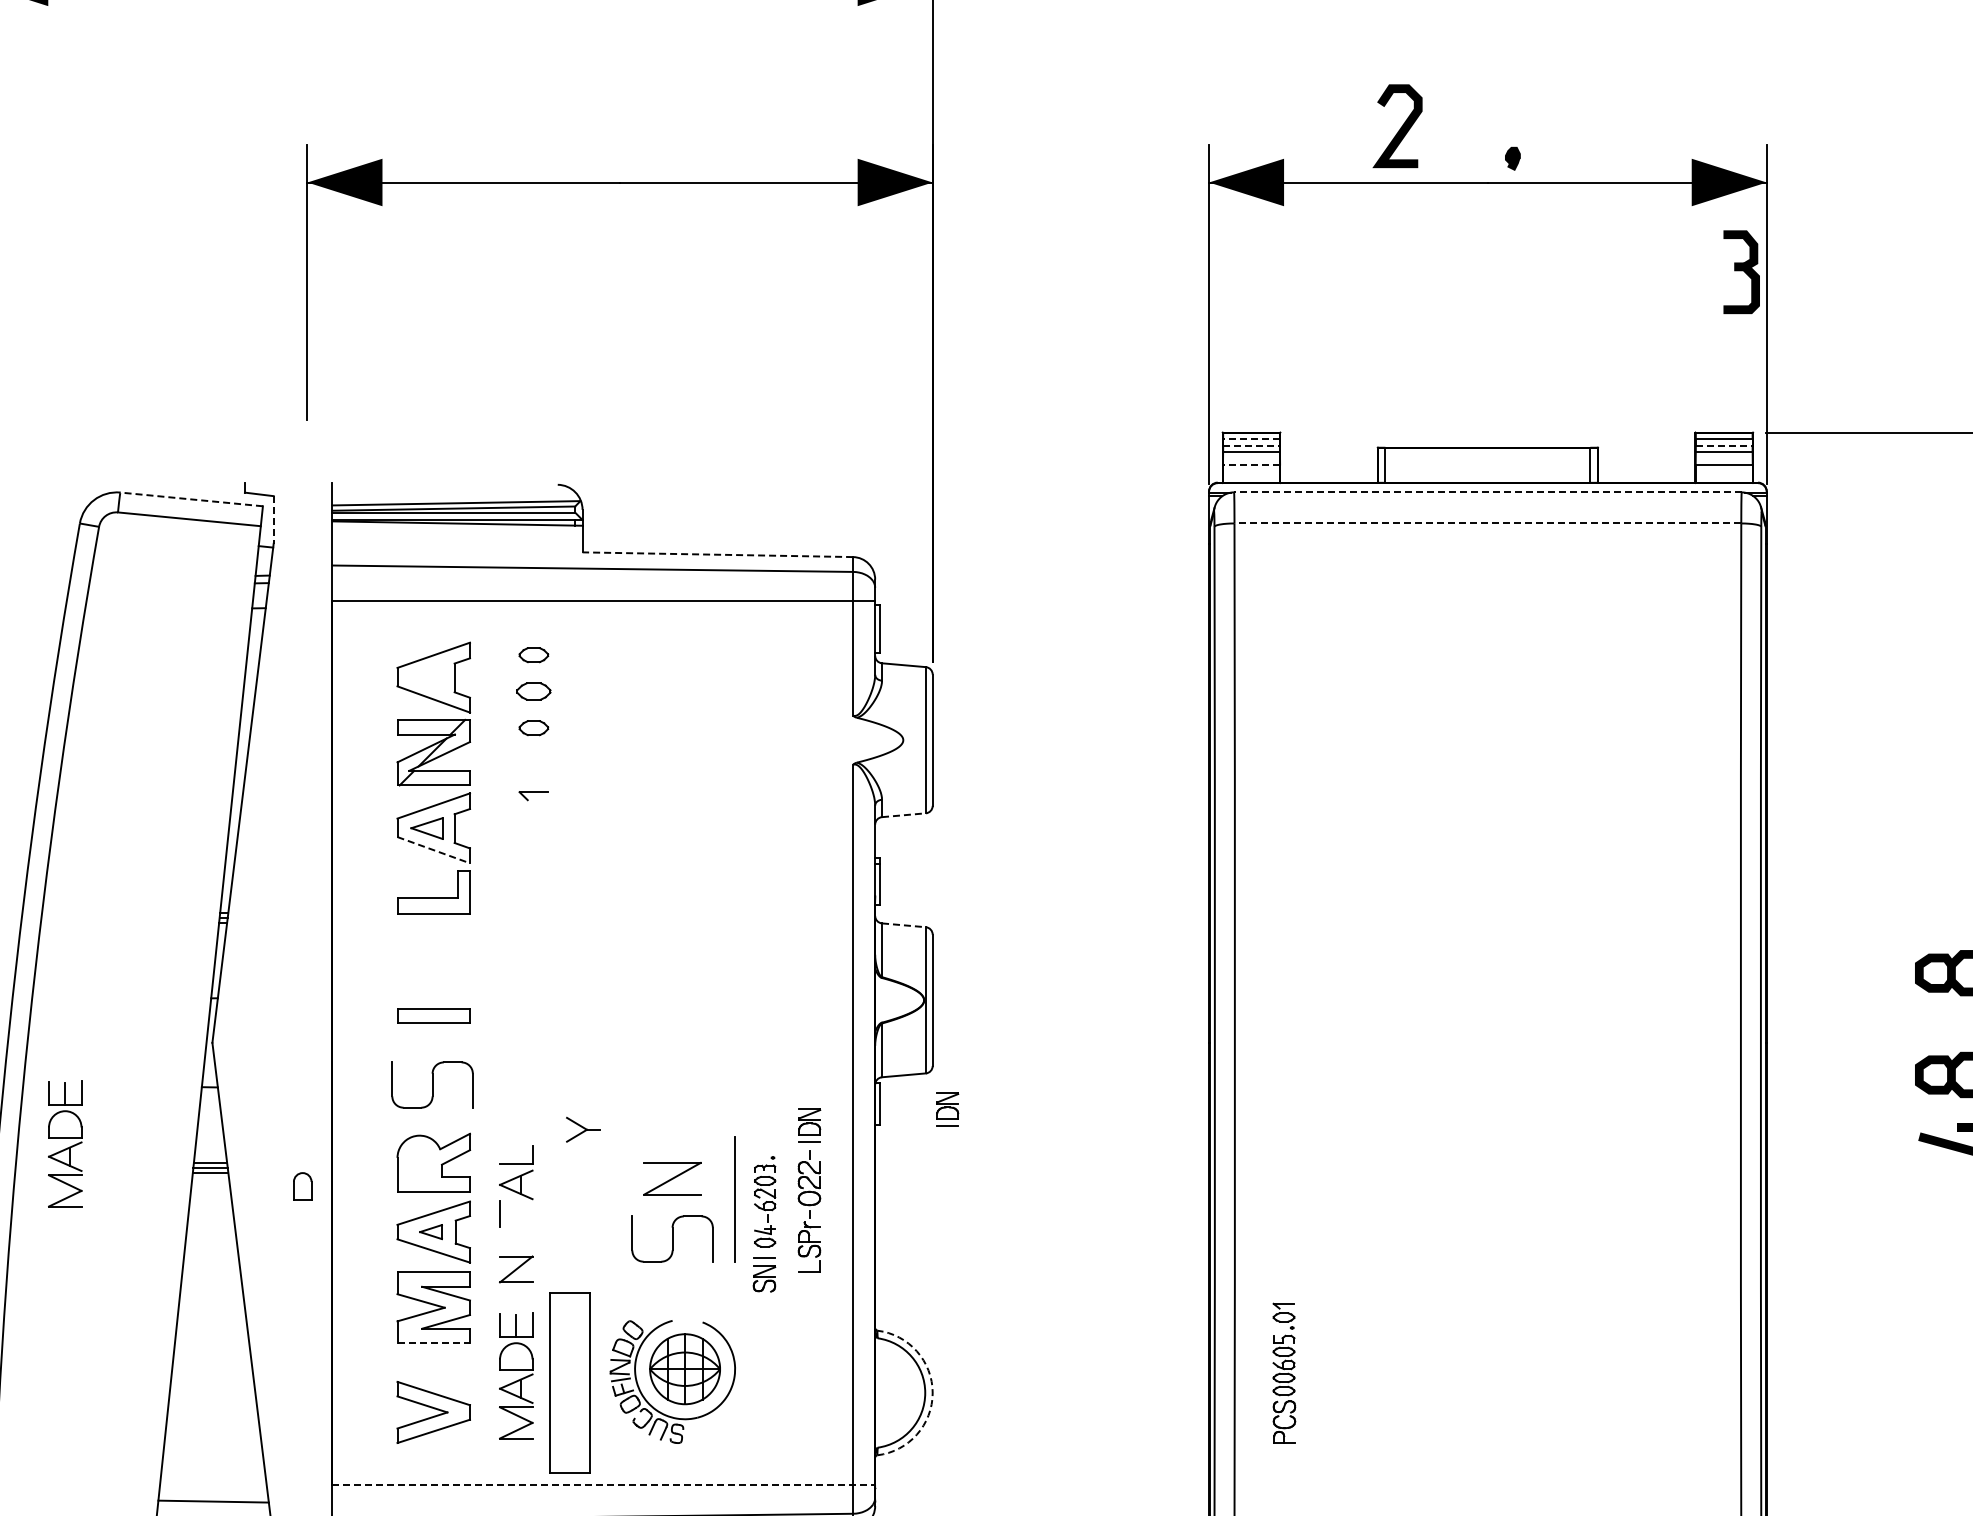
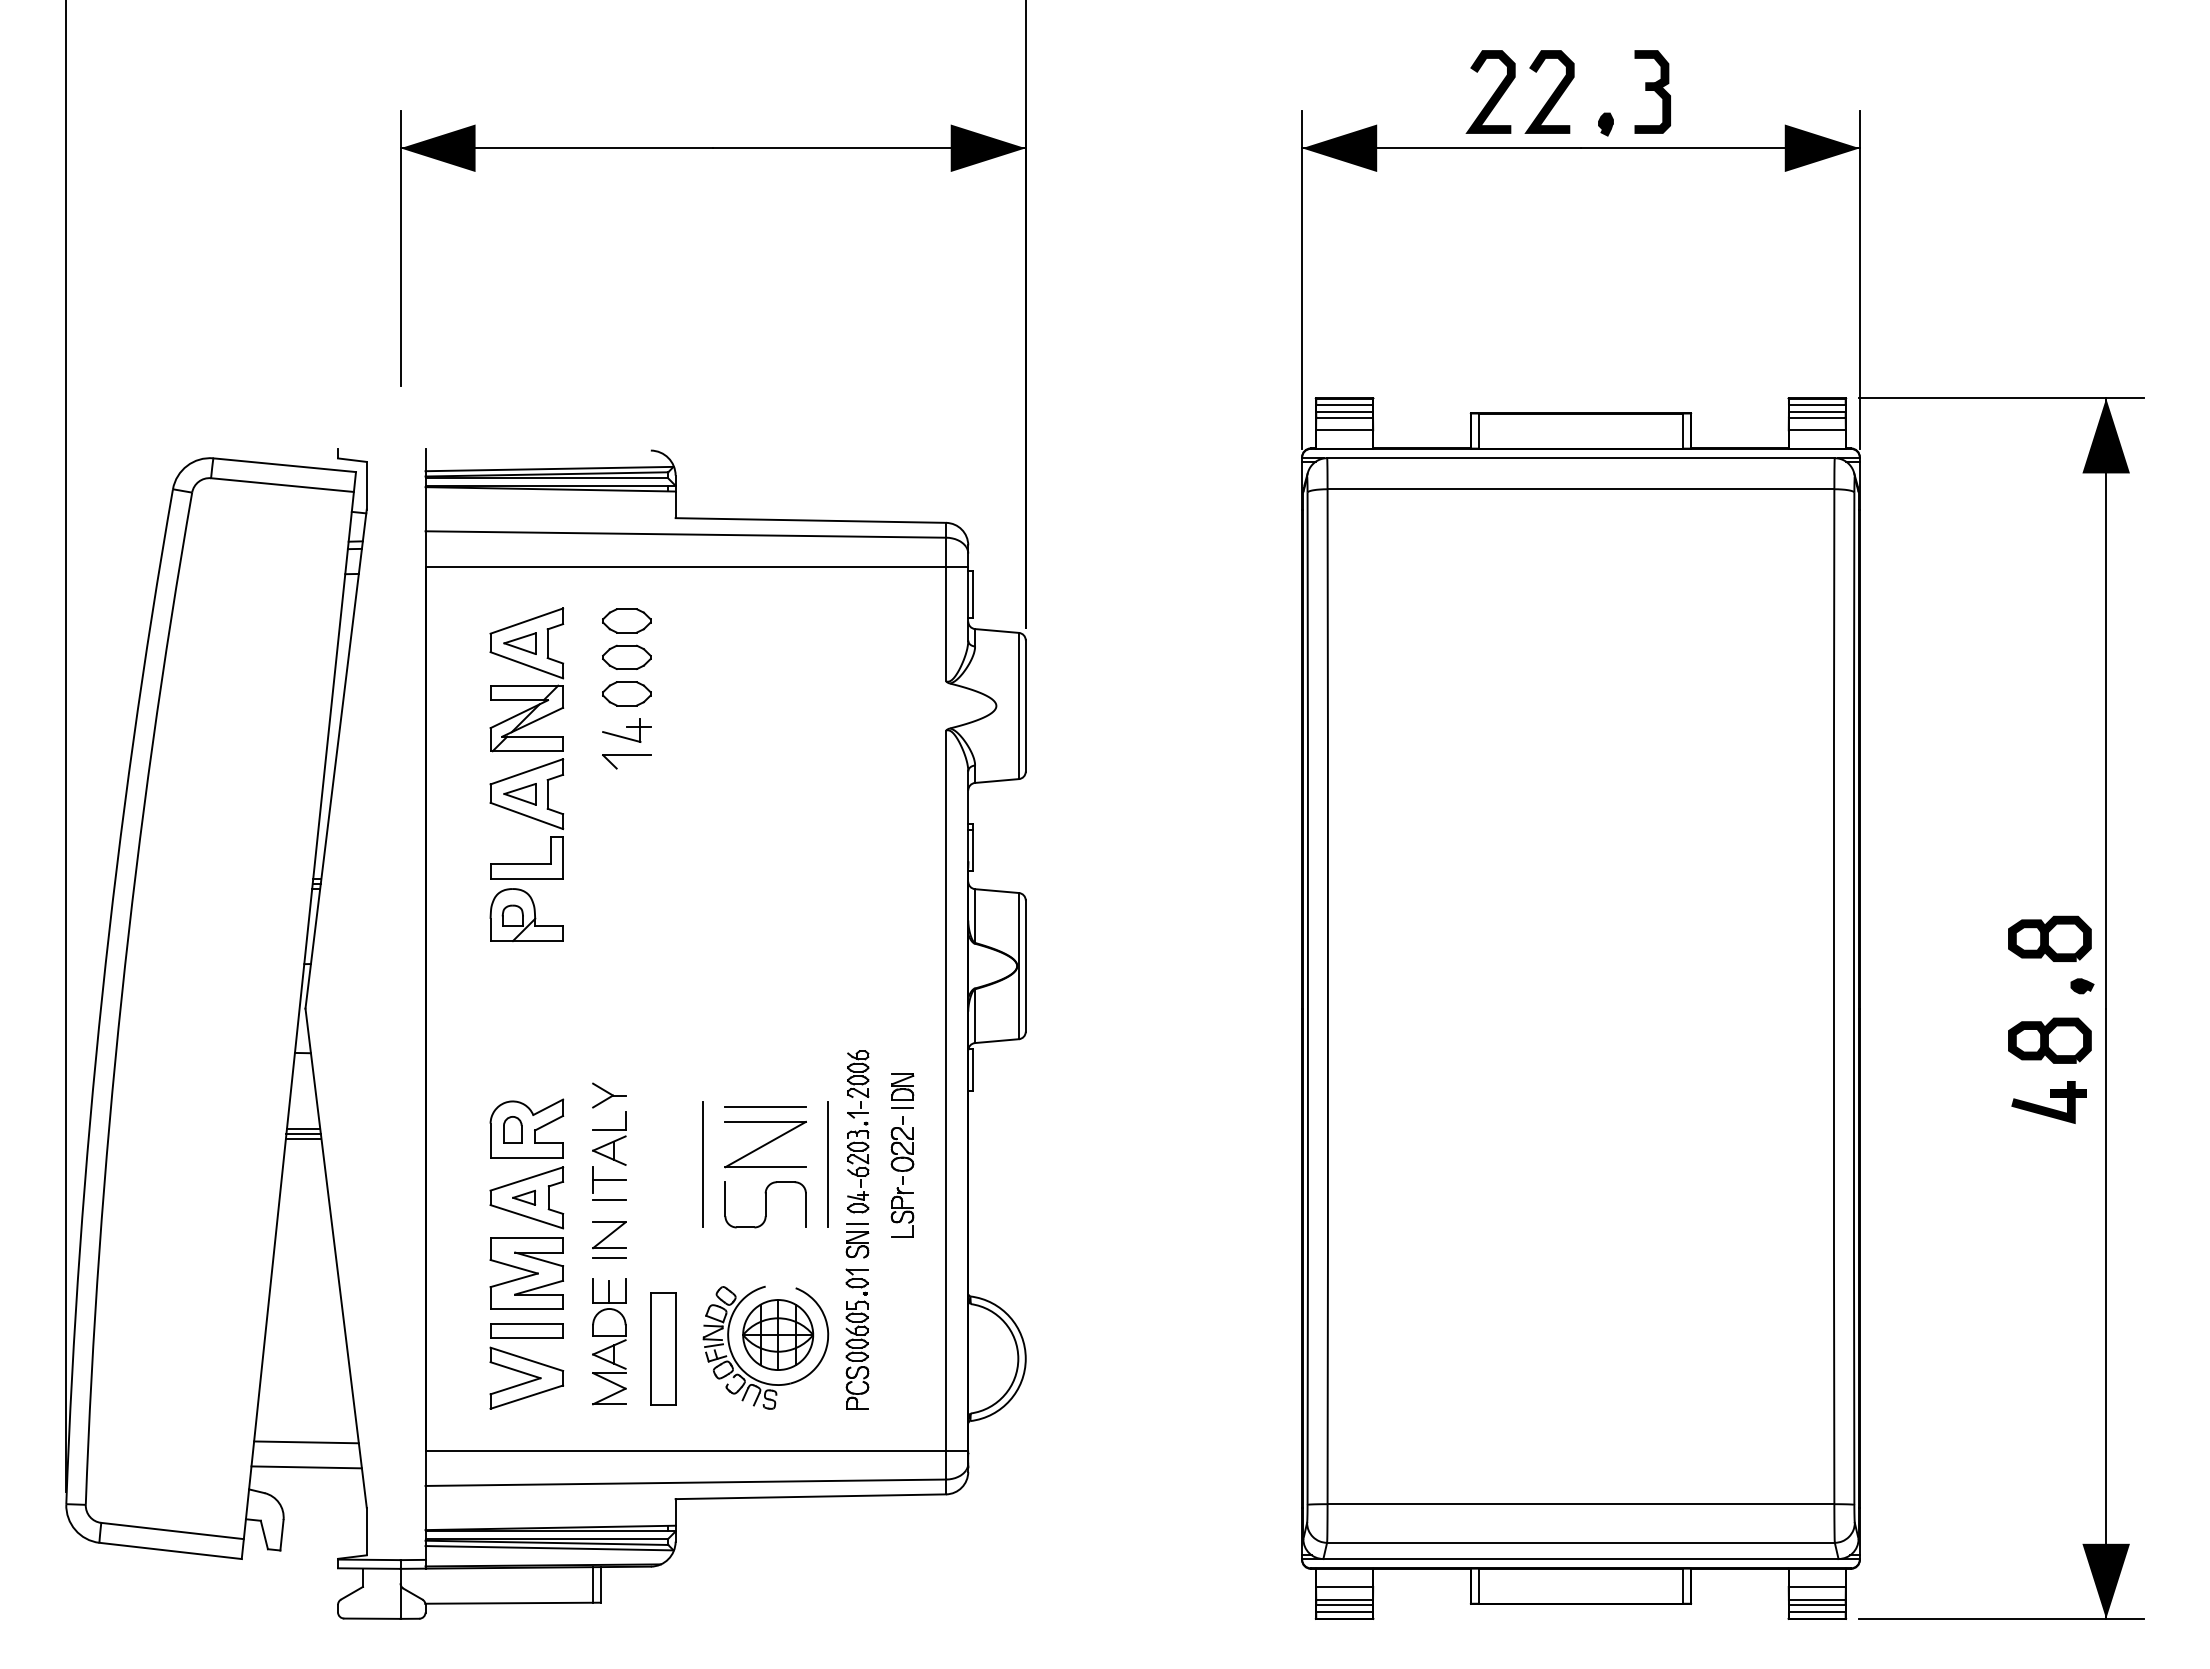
curve: (1459, 127) -> (1552, 93), added
part: (1741, 271) -> (1652, 91), moved
line: (1251, 438) -> (1344, 404), dashed -> solid
line: (1252, 446) -> (1345, 412), dashed -> solid
line: (1724, 446) -> (1817, 412), dashed -> solid
line: (1251, 464) -> (1344, 430), dashed -> solid
line: (1487, 492) -> (1580, 458), dashed -> solid
line: (191, 499) -> (284, 465), dashed -> solid
line: (273, 519) -> (366, 485), dashed -> solid
line: (1487, 523) -> (1580, 489), dashed -> solid
line: (717, 554) -> (810, 520), dashed -> solid
part: (533, 654) -> (626, 620), size x1.67
part: (426, 677) -> (519, 643), added
part: (533, 690) -> (626, 656), size x1.43
part: (533, 727) -> (626, 693), size x1.67
part: (533, 764) -> (626, 730), added
part: (533, 795) -> (626, 761), size x1.67
line: (904, 815) -> (997, 781), dashed -> solid
line: (433, 849) -> (526, 815), dashed -> solid
line: (904, 925) -> (997, 891), dashed -> solid
part: (433, 948) -> (526, 914), added
part: (433, 1015) -> (526, 1330), moved
part: (432, 1084) -> (525, 1050), removed
part: (947, 1108) -> (1040, 1074), removed
part: (765, 1118) -> (858, 1084), added
part: (583, 1129) -> (609, 1095), moved
line: (672, 1140) -> (765, 1106), added
part: (65, 1143) -> (158, 1109), removed
part: (672, 1178) -> (765, 1144), size x1.43
part: (302, 1185) -> (512, 1129), moved
line: (610, 1198) -> (703, 1164), added
line: (516, 1213) -> (609, 1179), added
line: (516, 1233) -> (609, 1199), added
line: (516, 1291) -> (609, 1257), added
line: (434, 1343) -> (527, 1309), dashed -> solid
part: (1284, 1372) -> (857, 1338), moved
part: (570, 1382) -> (663, 1348), size x0.62
arc: (932, 1392) -> (1025, 1358), dashed -> solid
line: (213, 1476) -> (306, 1442), added
line: (604, 1484) -> (697, 1450), dashed -> solid

